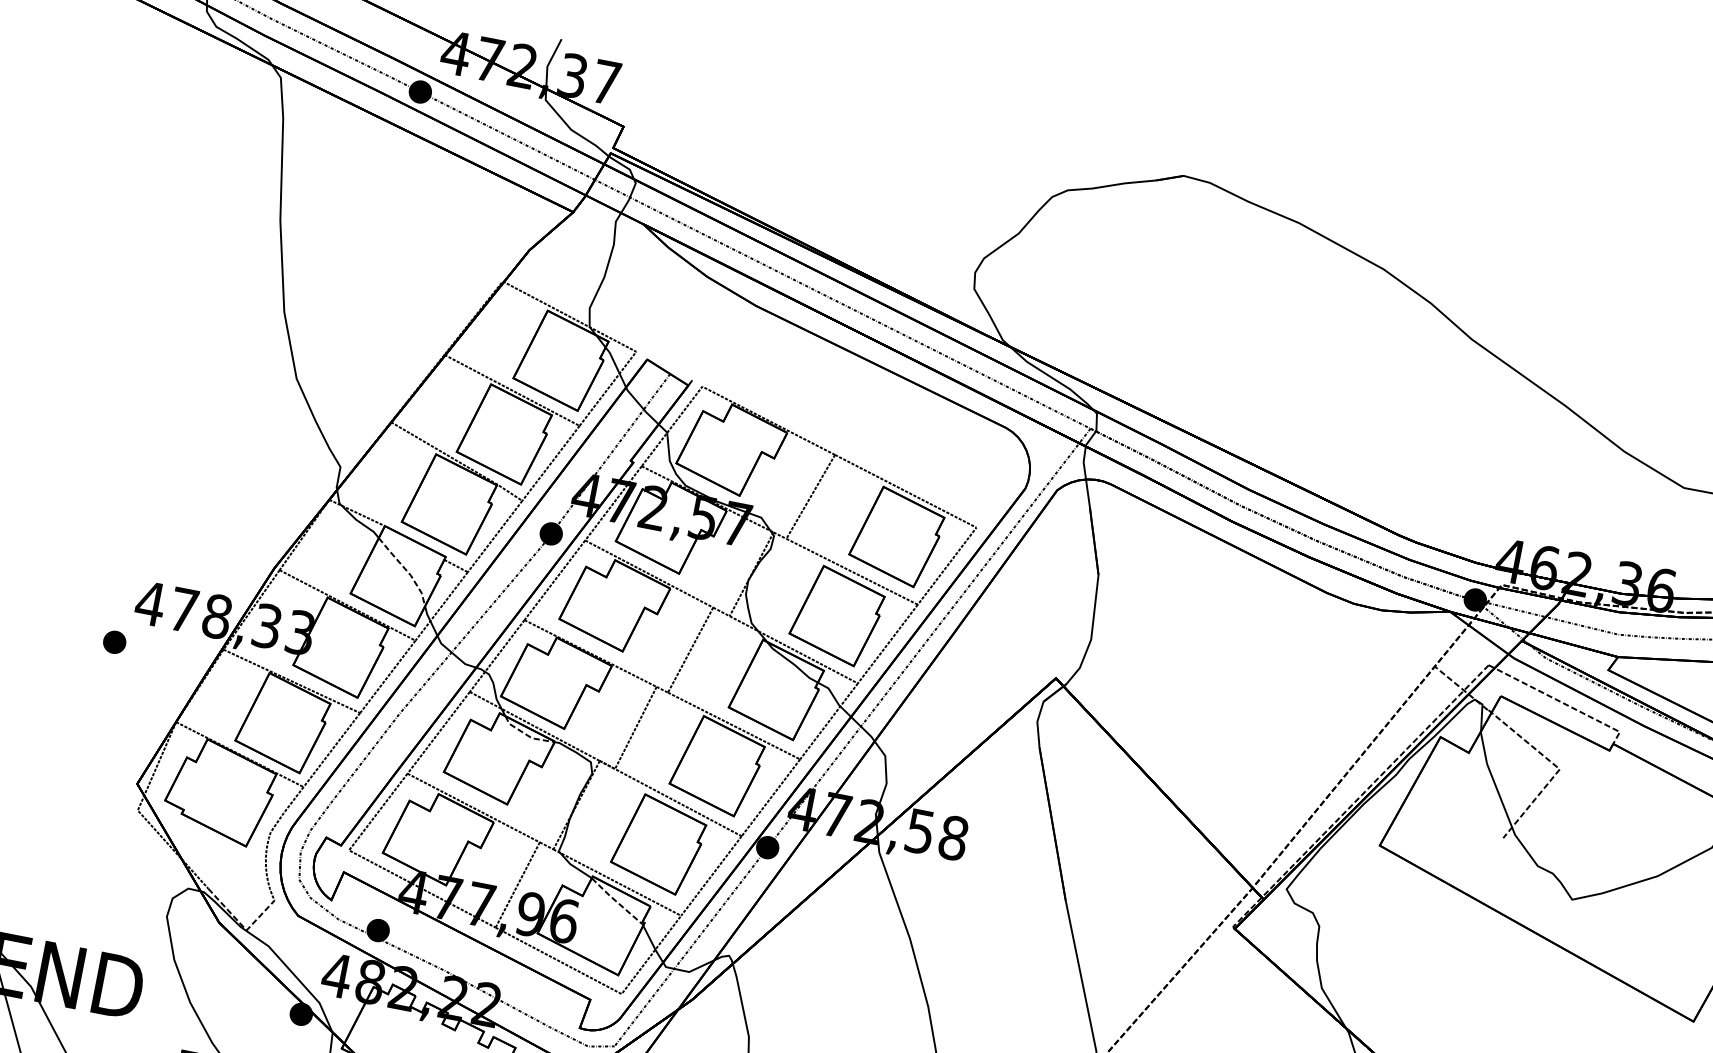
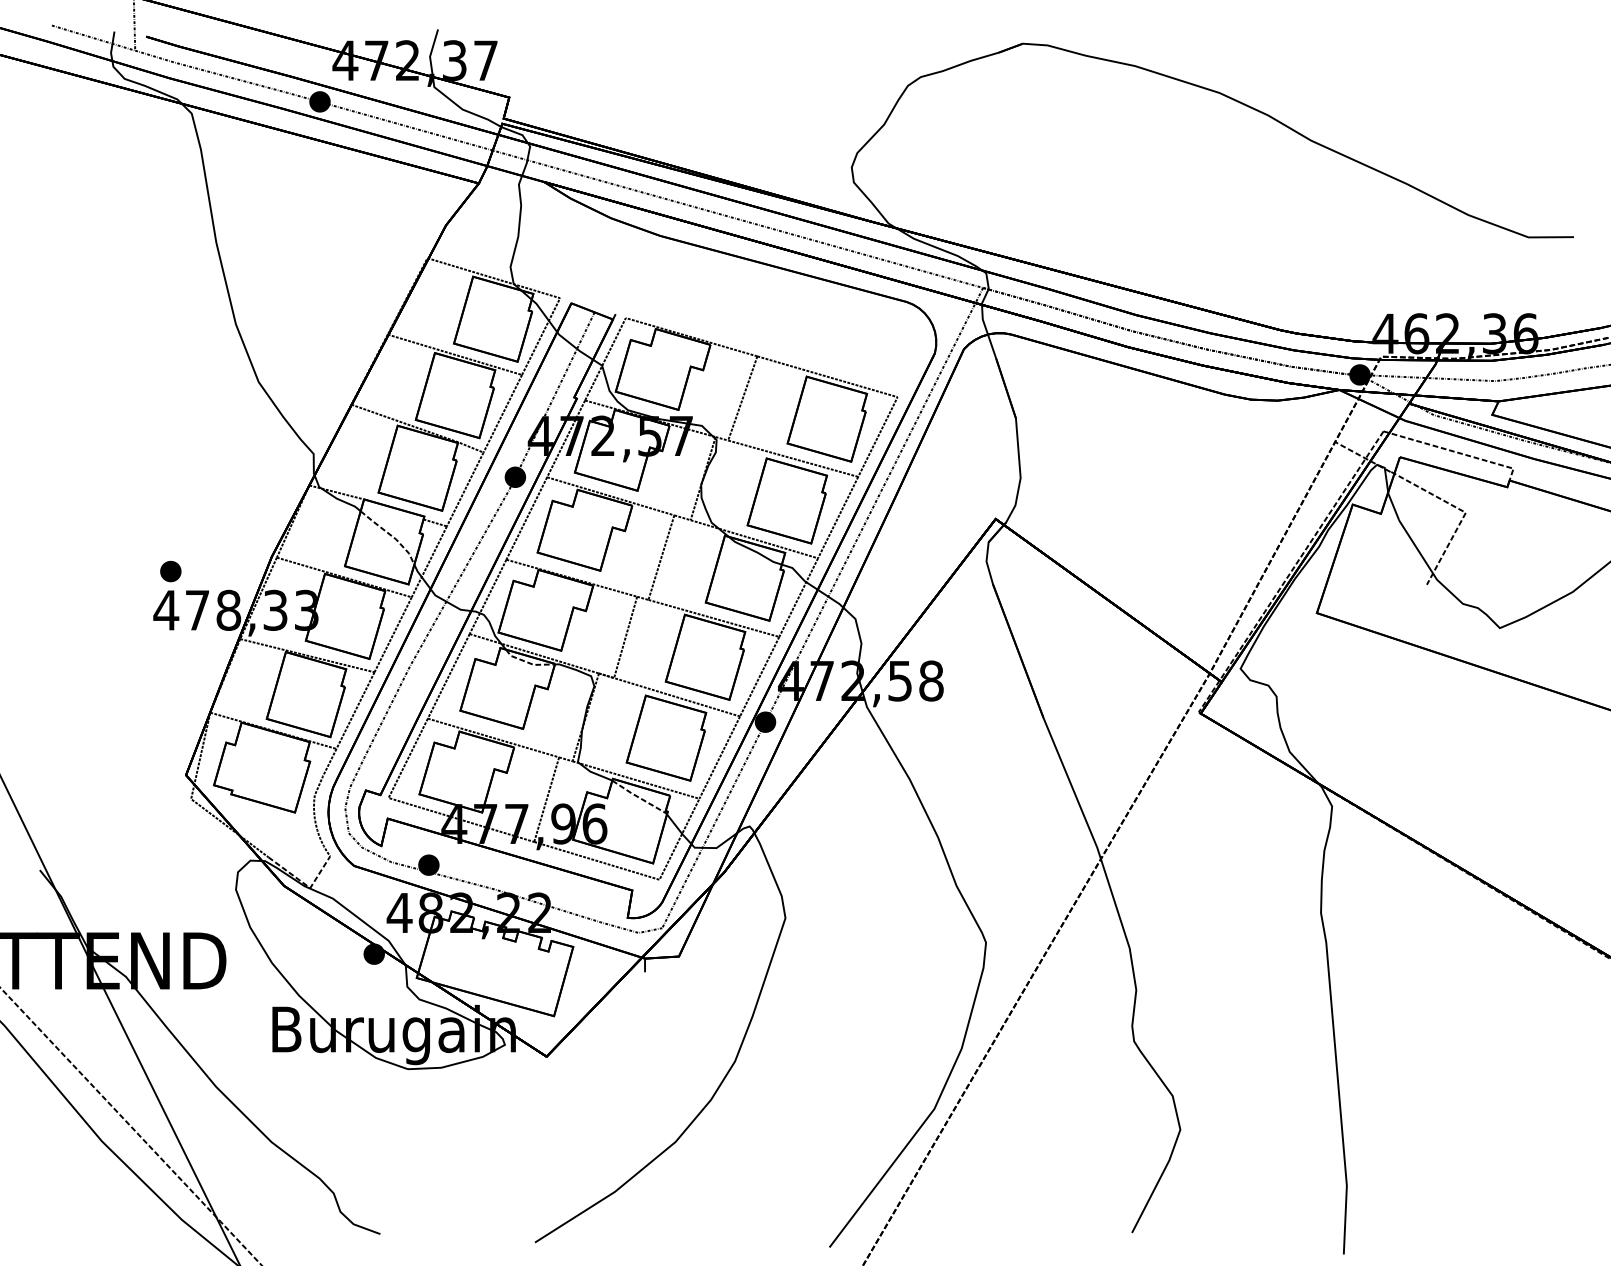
part: (114, 642) -> (170, 571), moved

